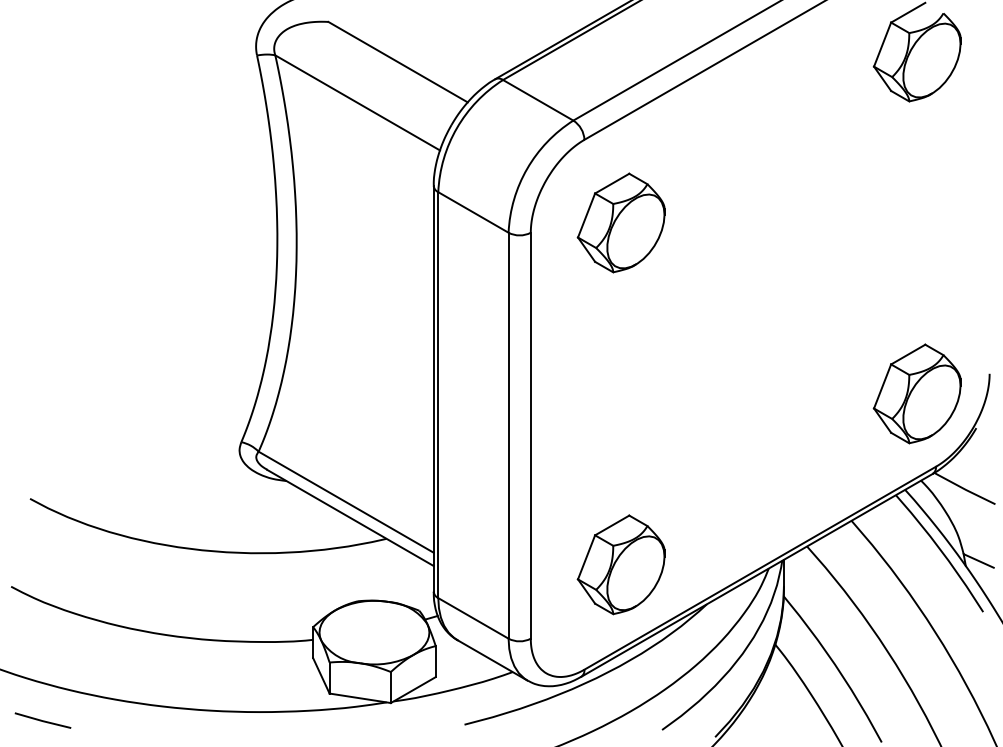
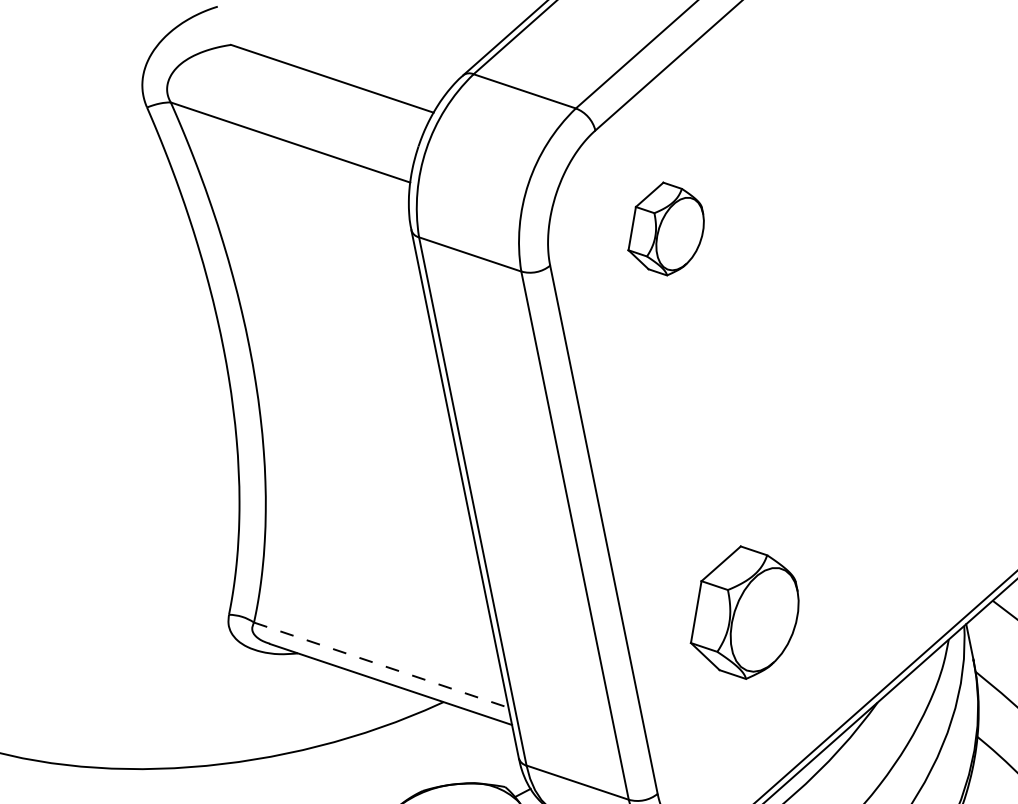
part: (620, 222) -> (664, 228), size x0.7
line: (346, 502) -> (381, 665), solid -> dashed
part: (620, 564) -> (742, 612), moved

